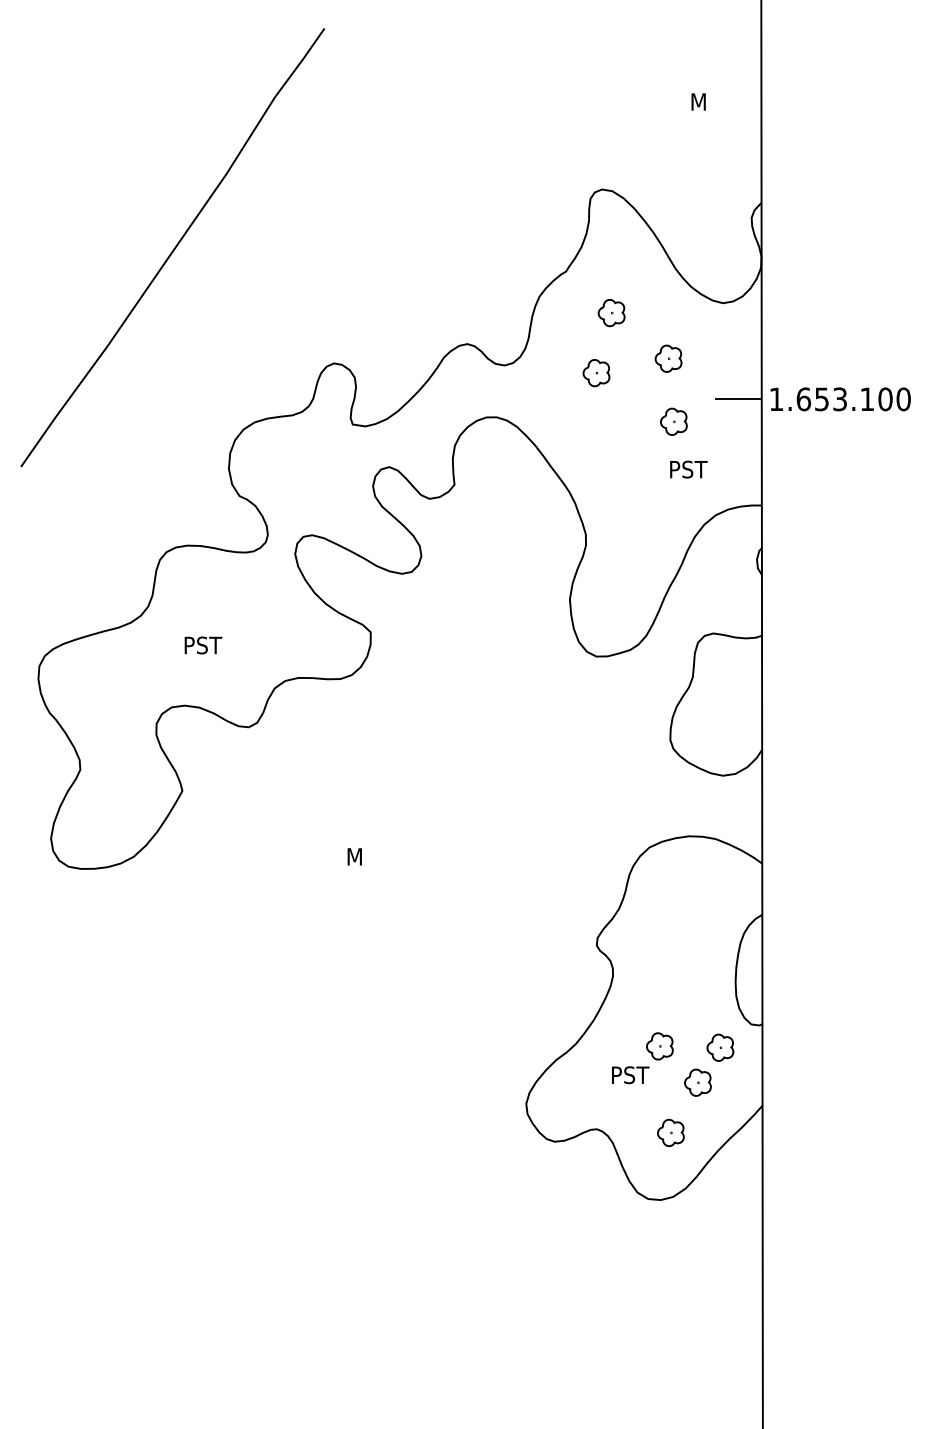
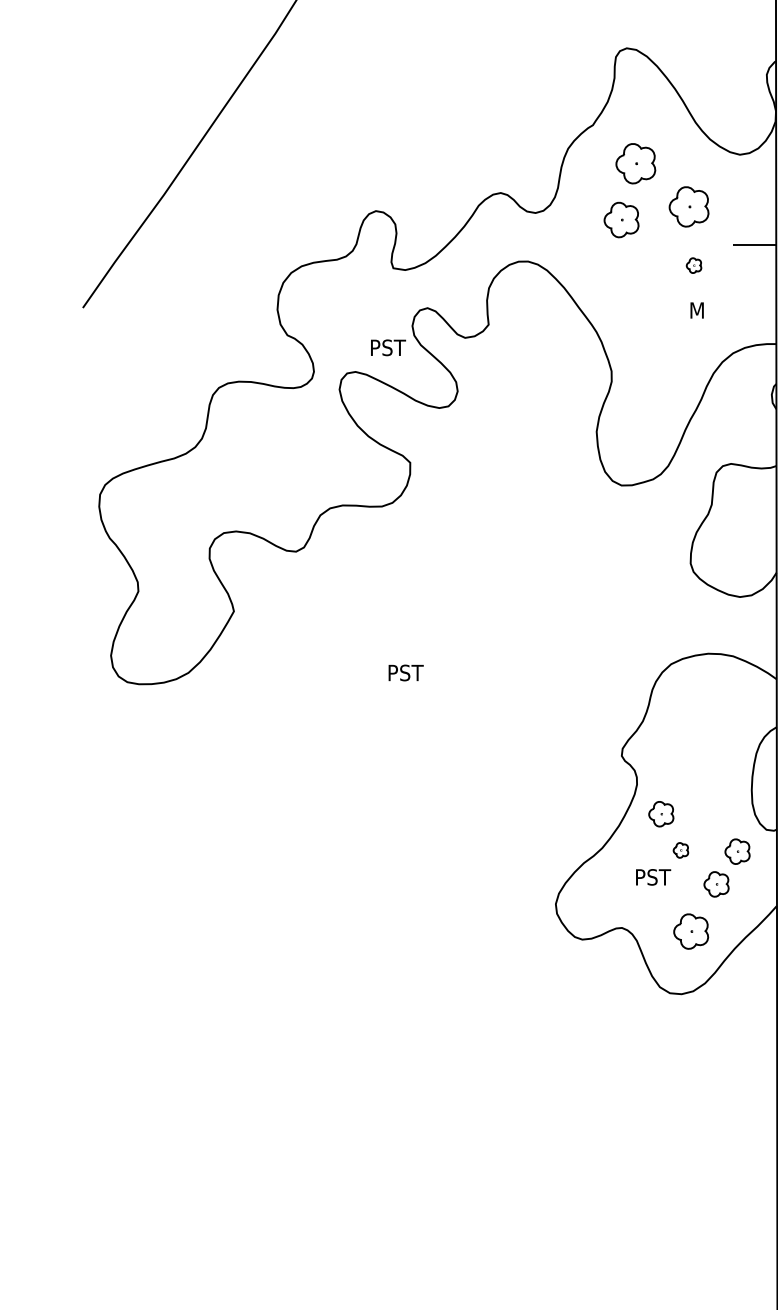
part: (611, 313) -> (635, 164), size x1.6
part: (668, 358) -> (688, 206), size x1.6
part: (596, 373) -> (621, 220), size x1.4
part: (673, 421) -> (693, 265), size x0.6
text: (689, 469) -> (708, 310), PST -> M
text: (203, 645) -> (388, 347), moved
text: (367, 856) -> (407, 672), M -> PST
part: (638, 1007) -> (660, 813), added
part: (659, 1046) -> (680, 850), size x0.6
part: (670, 1132) -> (690, 930), size x1.4

